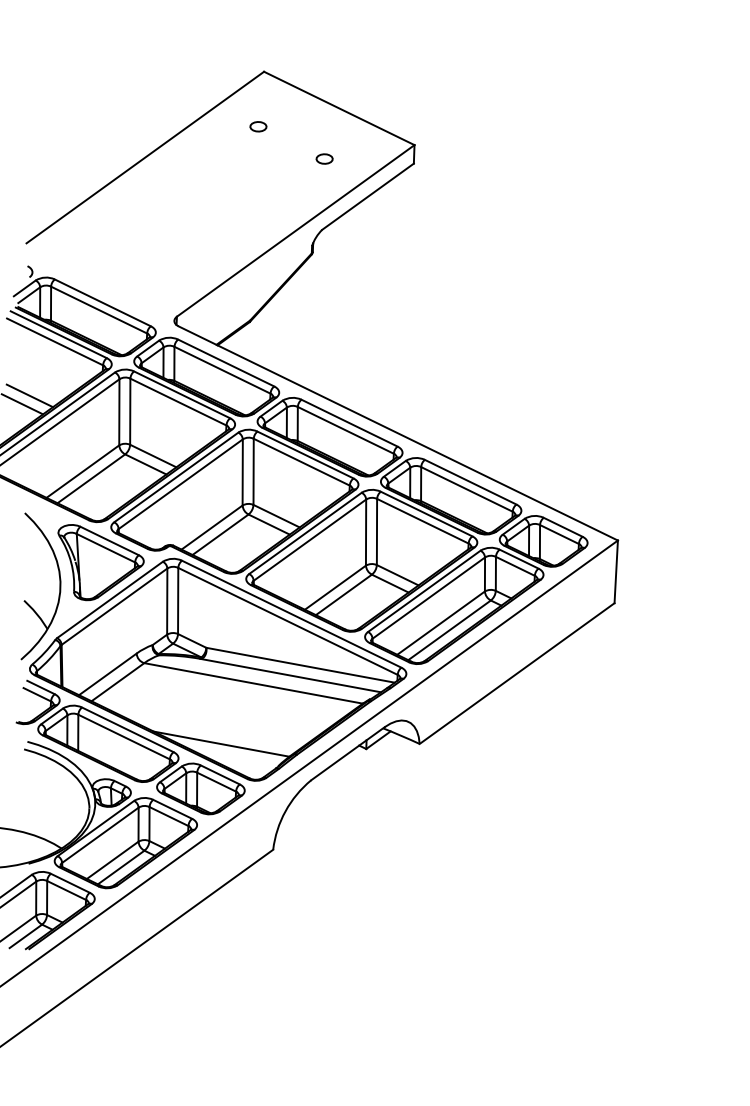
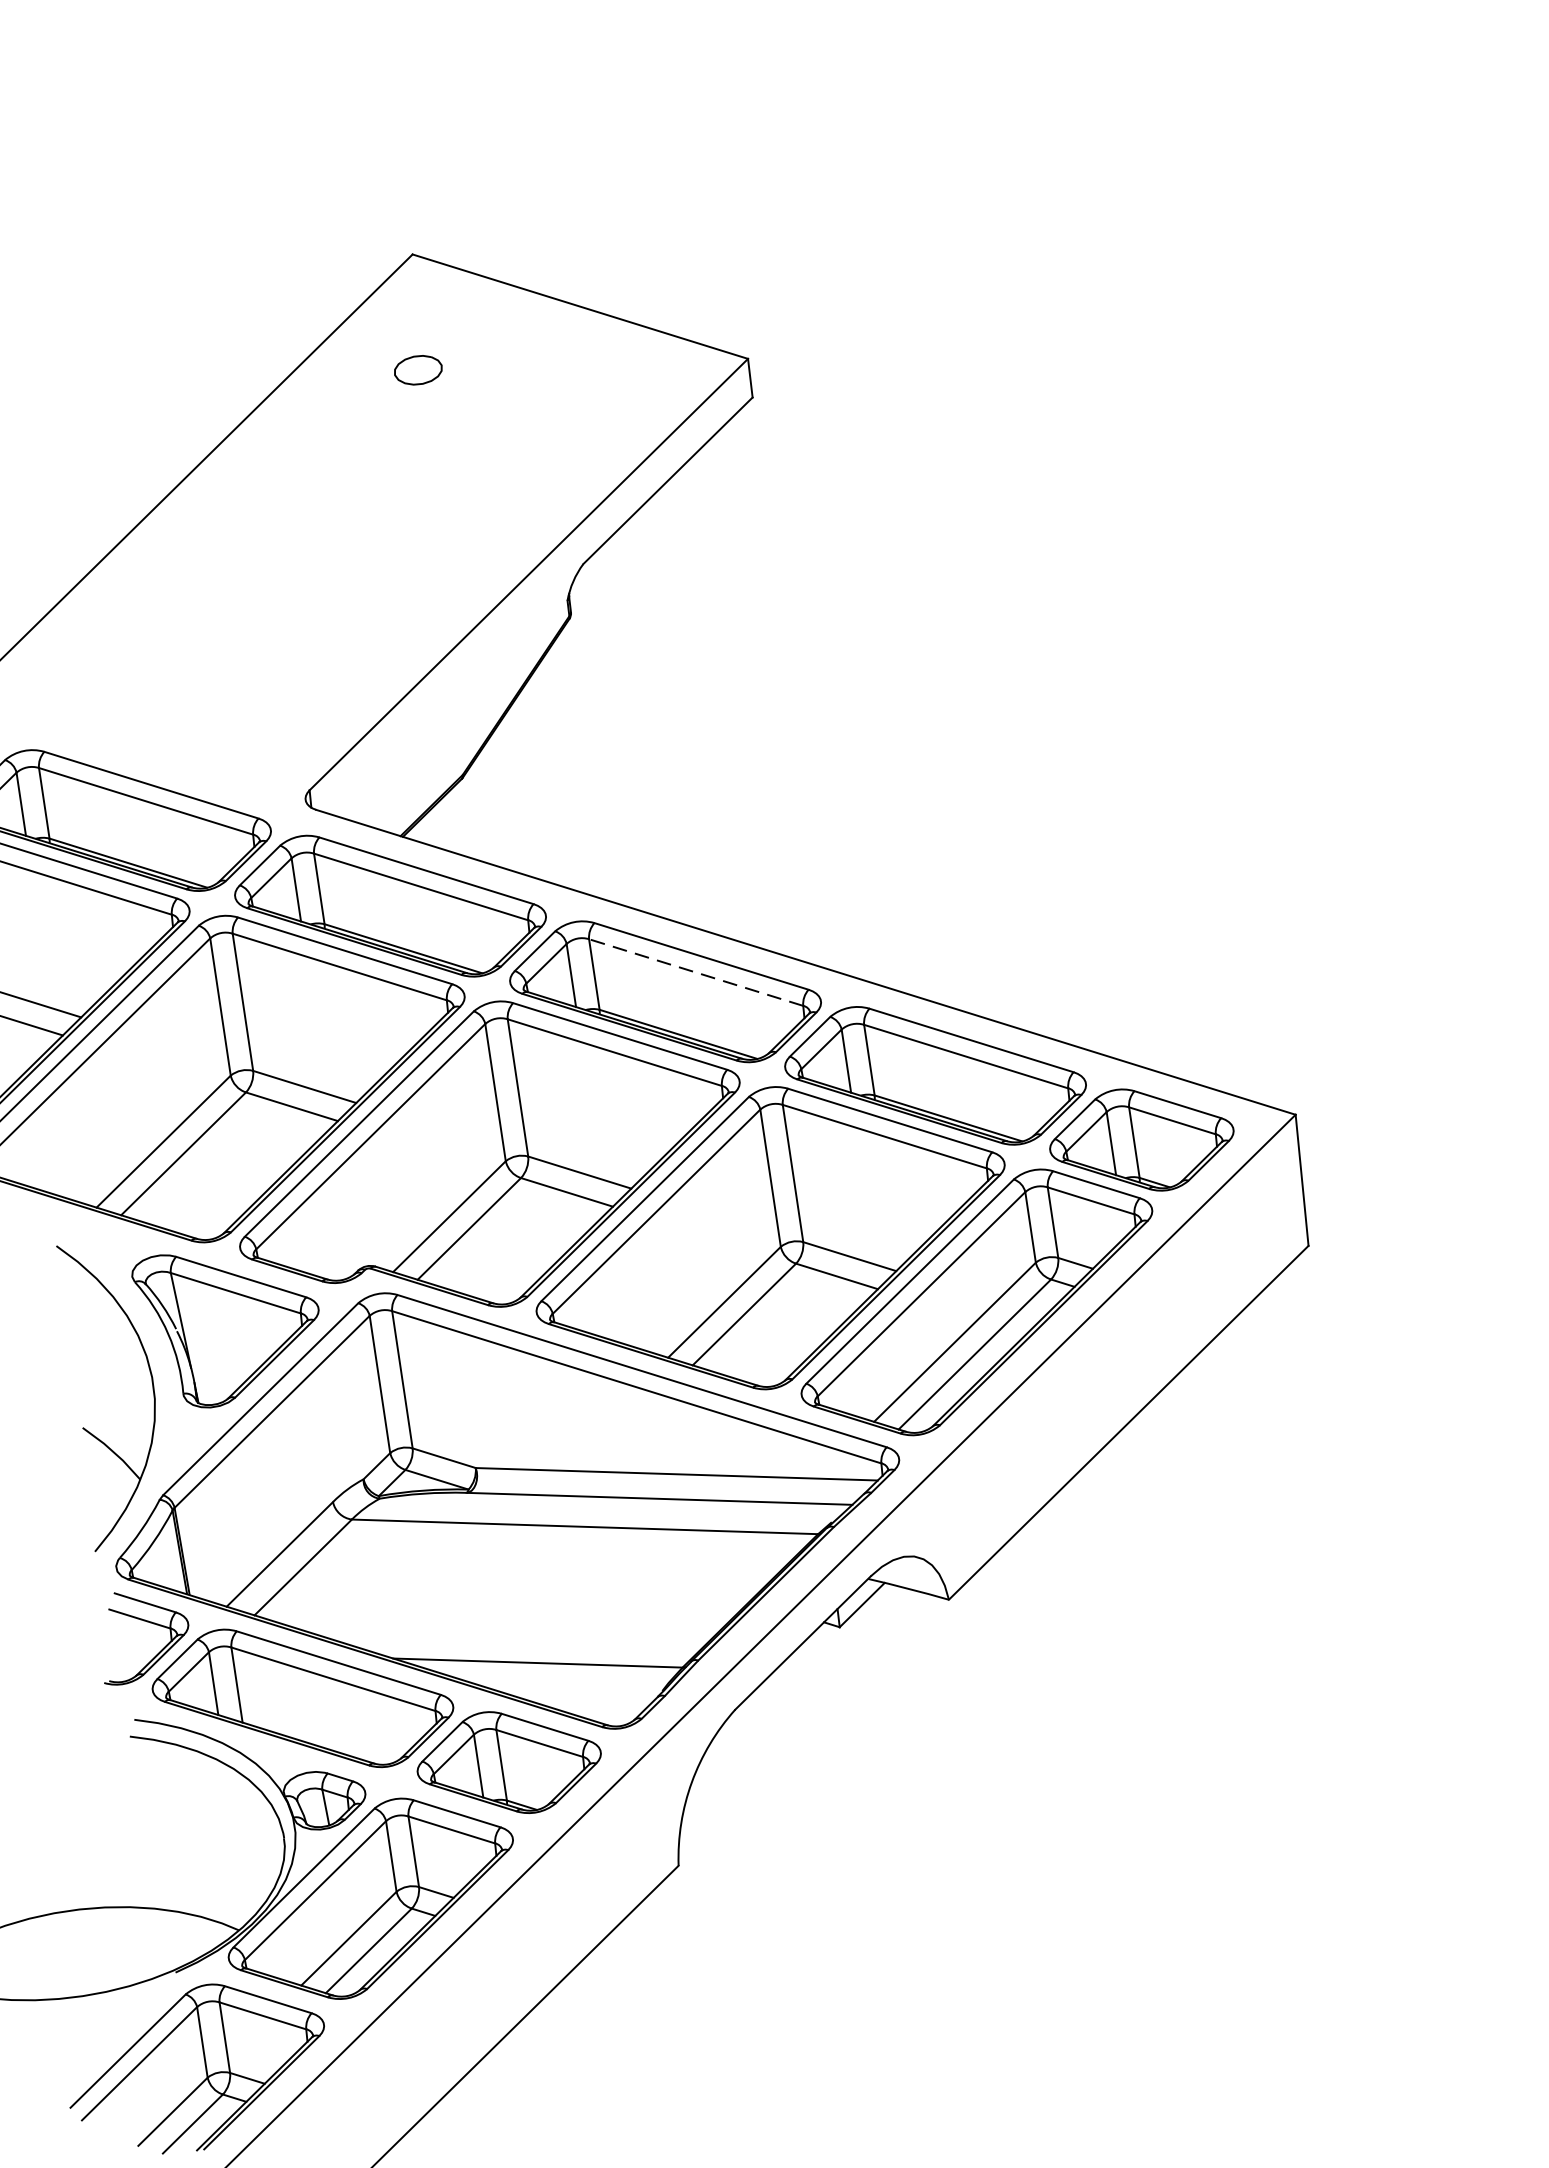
part: (258, 126) -> (418, 369), size x1.4
part: (324, 158) -> (565, 415), removed
line: (345, 430) -> (695, 972), solid -> dashed

